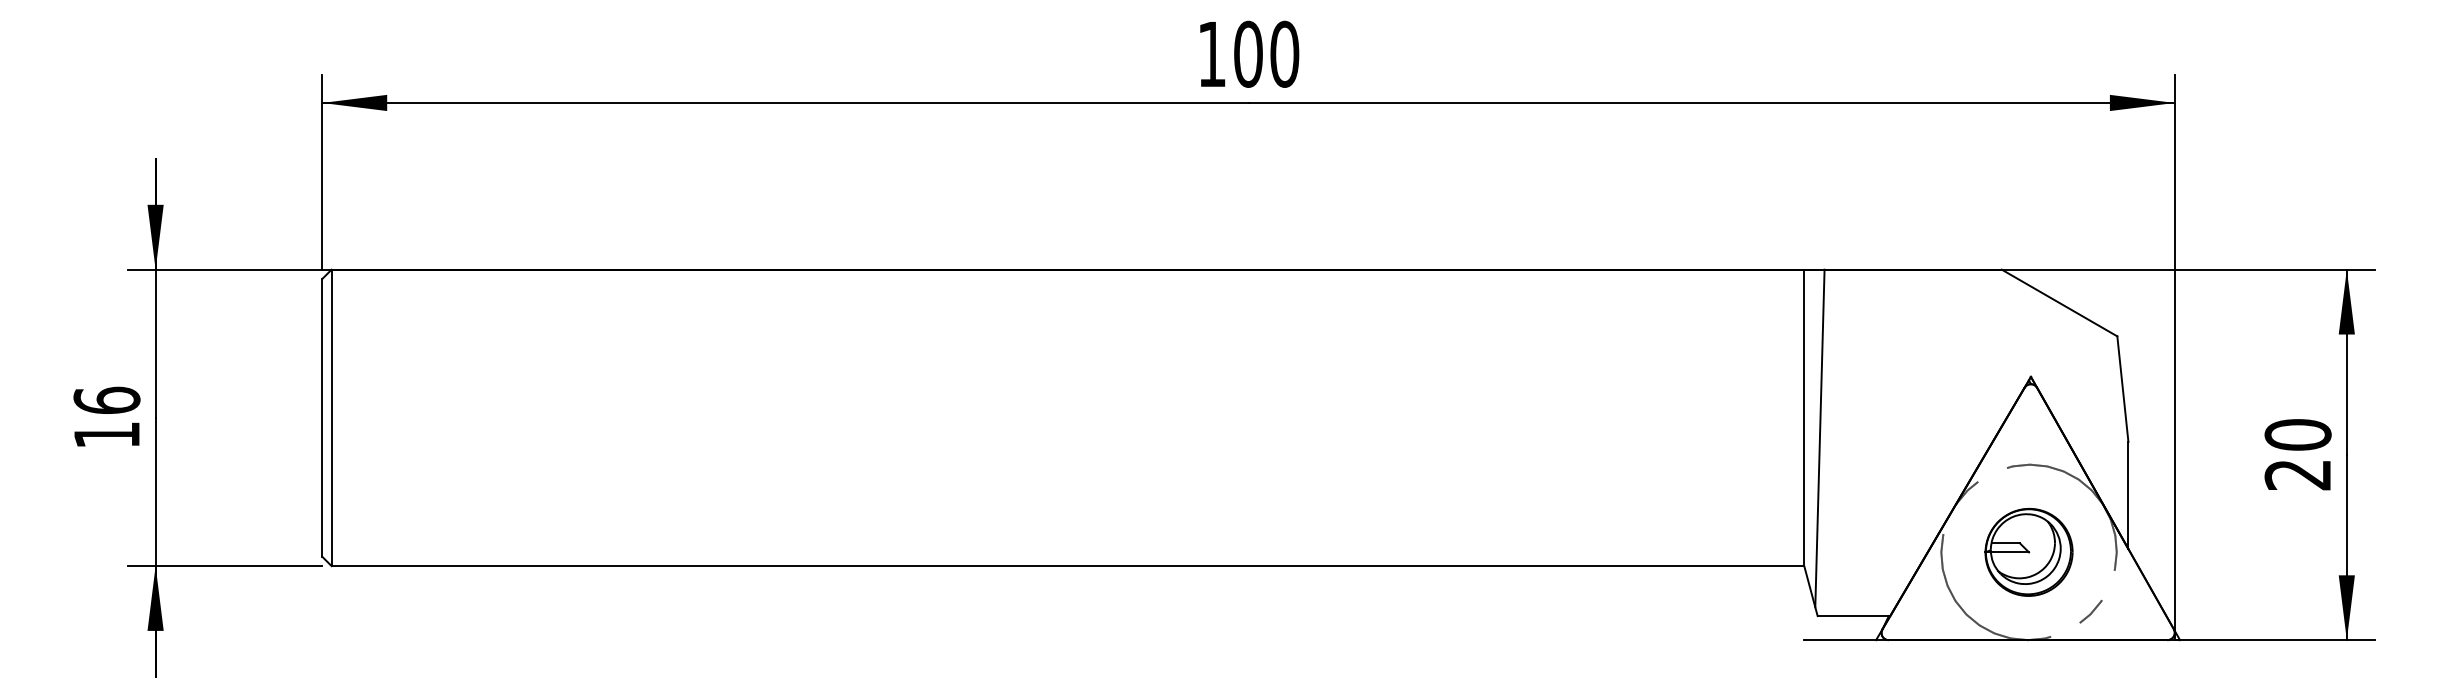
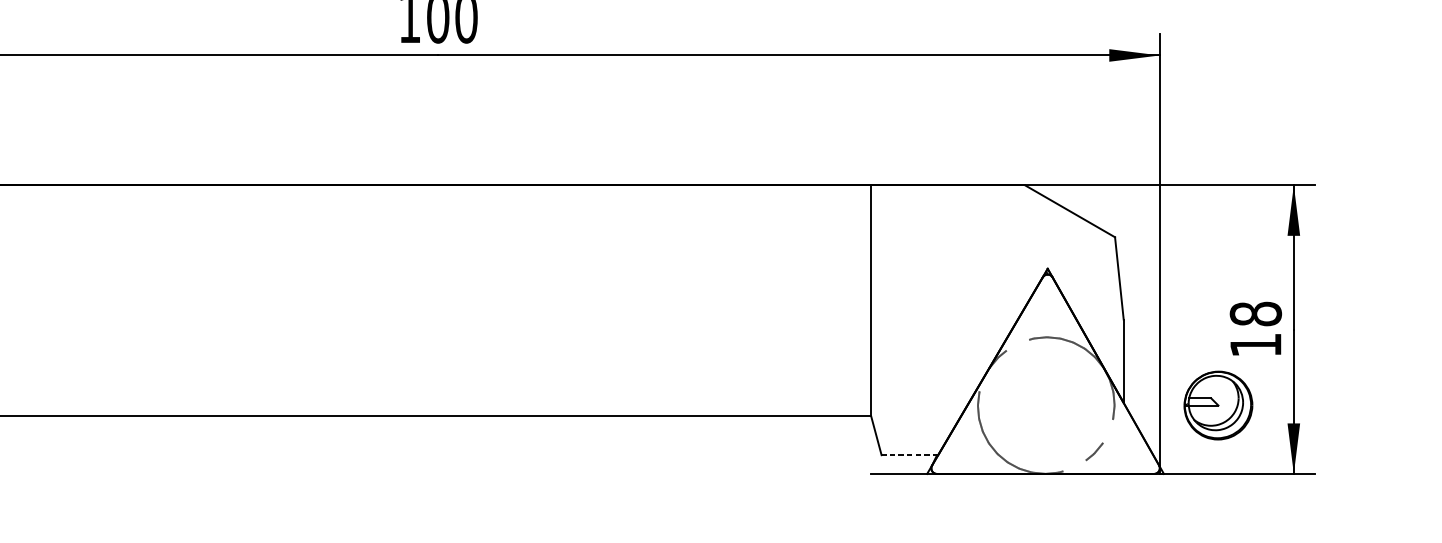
line: (1819, 438) -> (883, 316), removed
text: (2297, 454) -> (1255, 329), 20 -> 18
part: (2028, 552) -> (1218, 405), moved
line: (1853, 616) -> (909, 455), solid -> dashed

